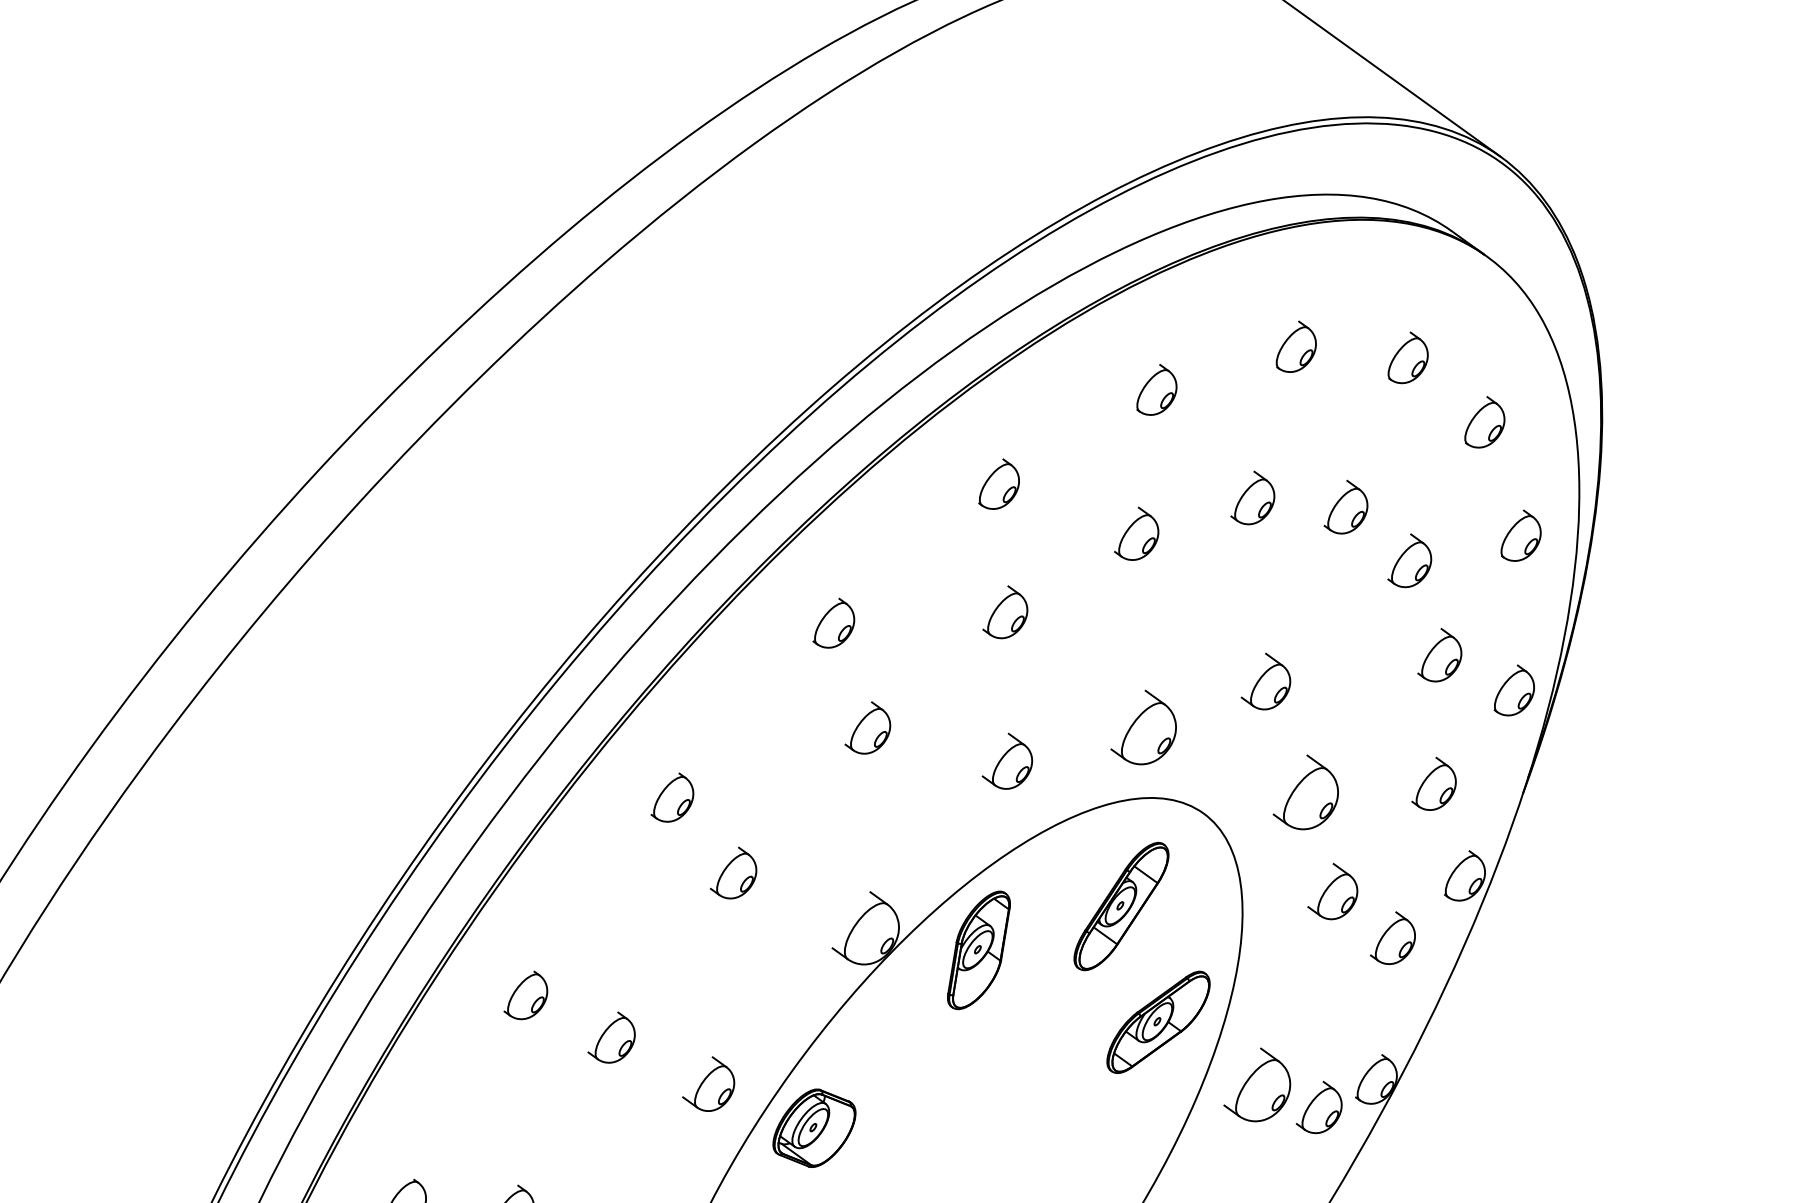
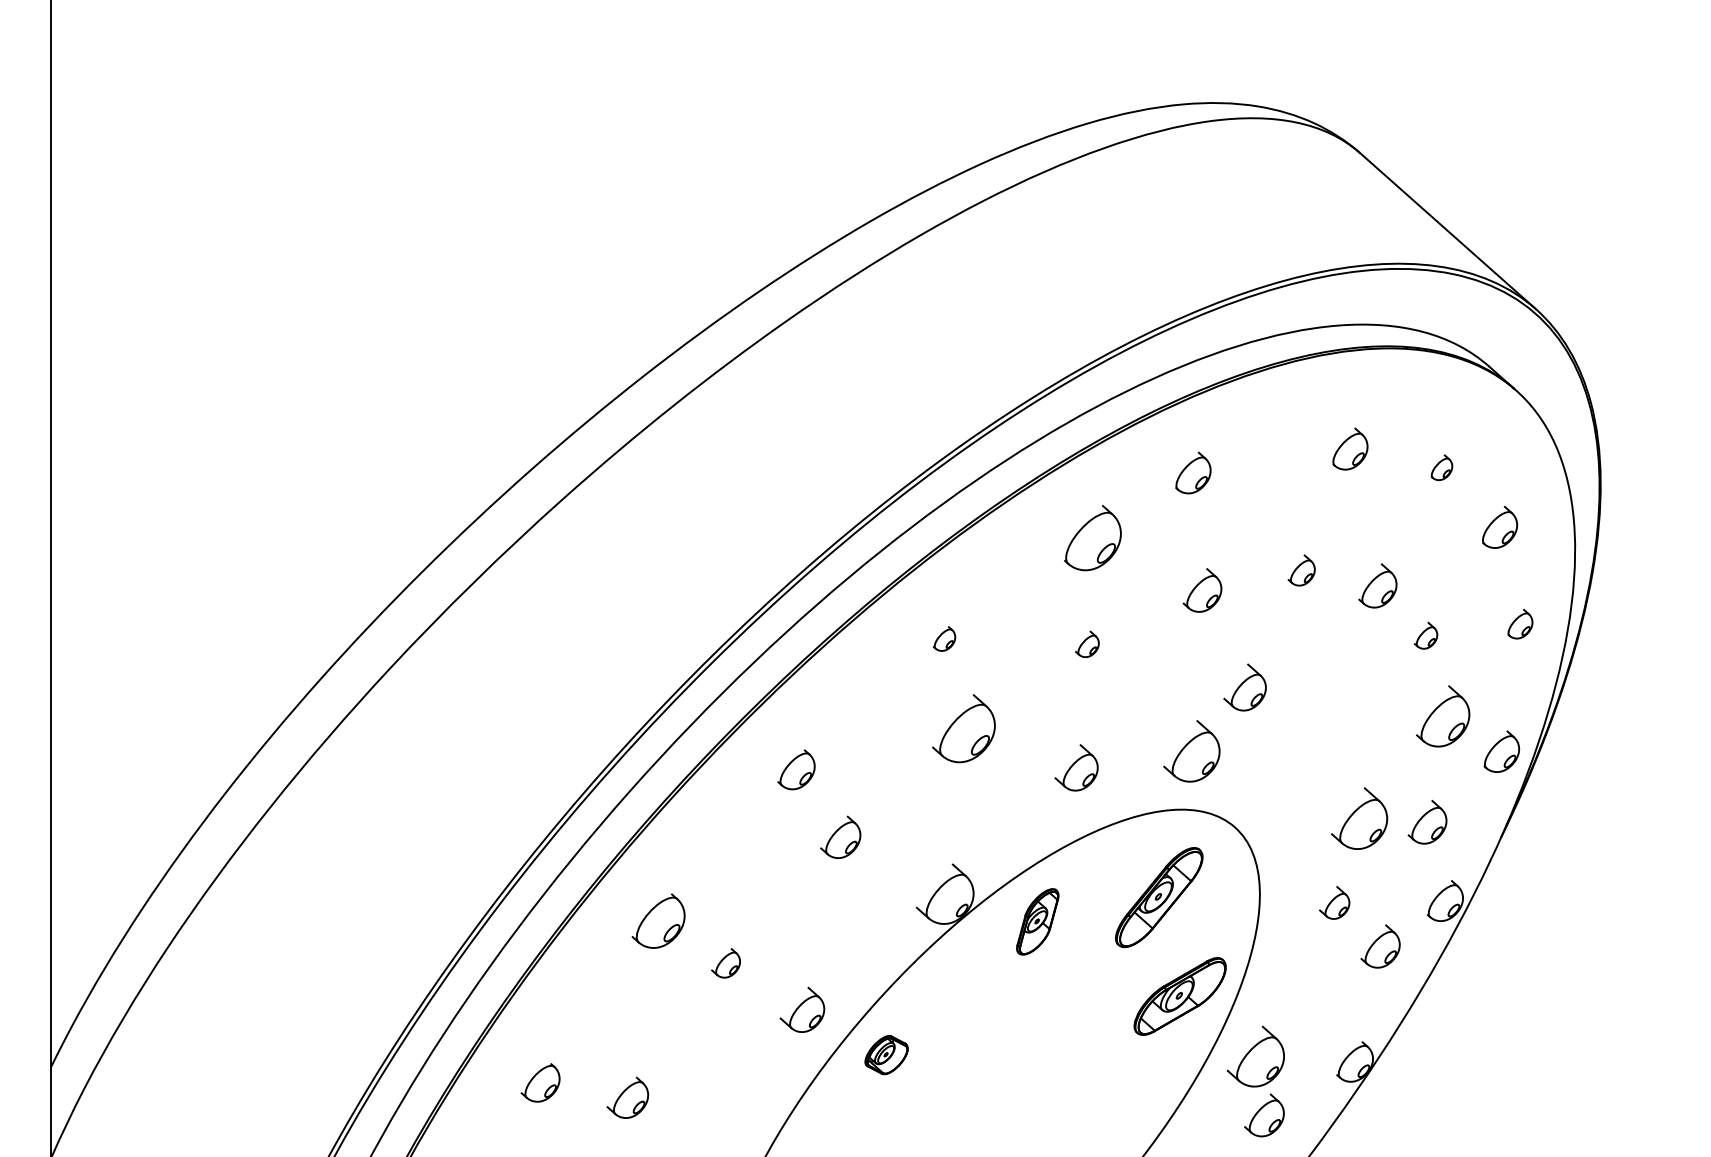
part: (1406, 357) -> (1441, 467), size x0.6
part: (1156, 389) -> (1193, 472), moved
part: (997, 483) -> (1092, 537), size x1.6
part: (1251, 497) -> (1301, 570), size x0.7
part: (1520, 534) -> (1520, 623), size x0.7
part: (1408, 560) -> (1425, 635), size x0.6
part: (1004, 612) -> (1087, 644), size x0.6
part: (832, 622) -> (944, 638), size x0.6
part: (1438, 654) -> (1442, 715), size x1.4
part: (1264, 681) -> (1244, 687), moved
part: (866, 728) -> (963, 728), size x1.6
part: (1304, 792) -> (1359, 818), moved
part: (1331, 891) -> (1334, 902), size x0.7
part: (978, 950) -> (1037, 921), size x0.7
part: (525, 996) -> (658, 921), size x1.4
part: (610, 1038) -> (725, 963), size x0.7
part: (1318, 1107) -> (1264, 1115), moved
part: (814, 1127) -> (886, 1054), size x0.6

